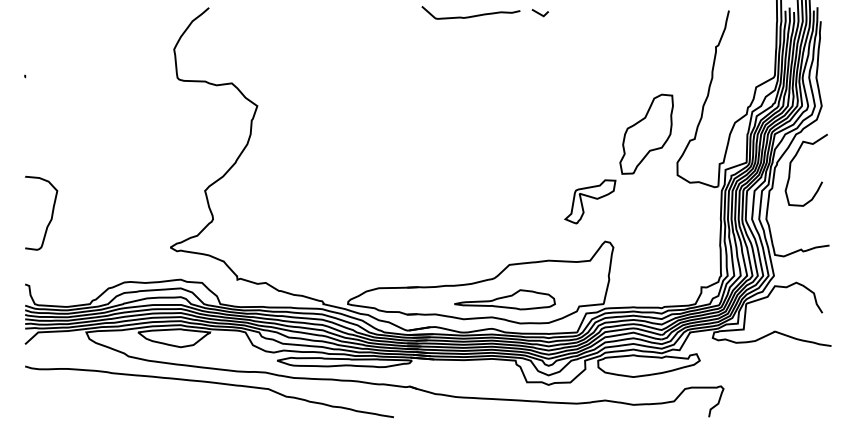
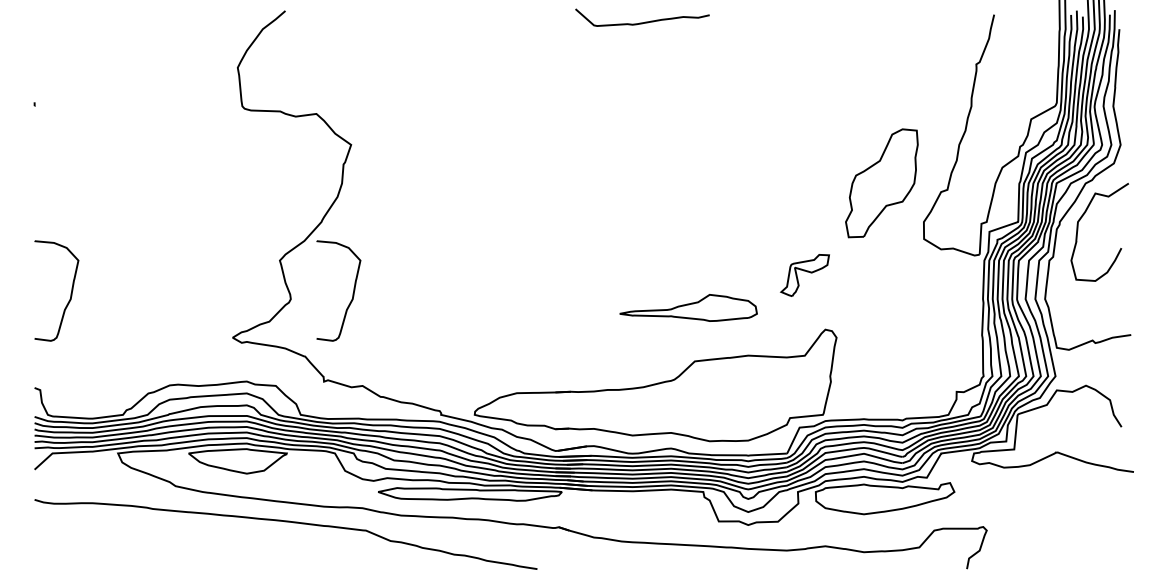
line: (539, 12) -> (735, 17), removed
part: (589, 201) -> (804, 275), size x0.7
curve: (258, 215) -> (352, 293), added
part: (504, 299) -> (688, 307), moved

